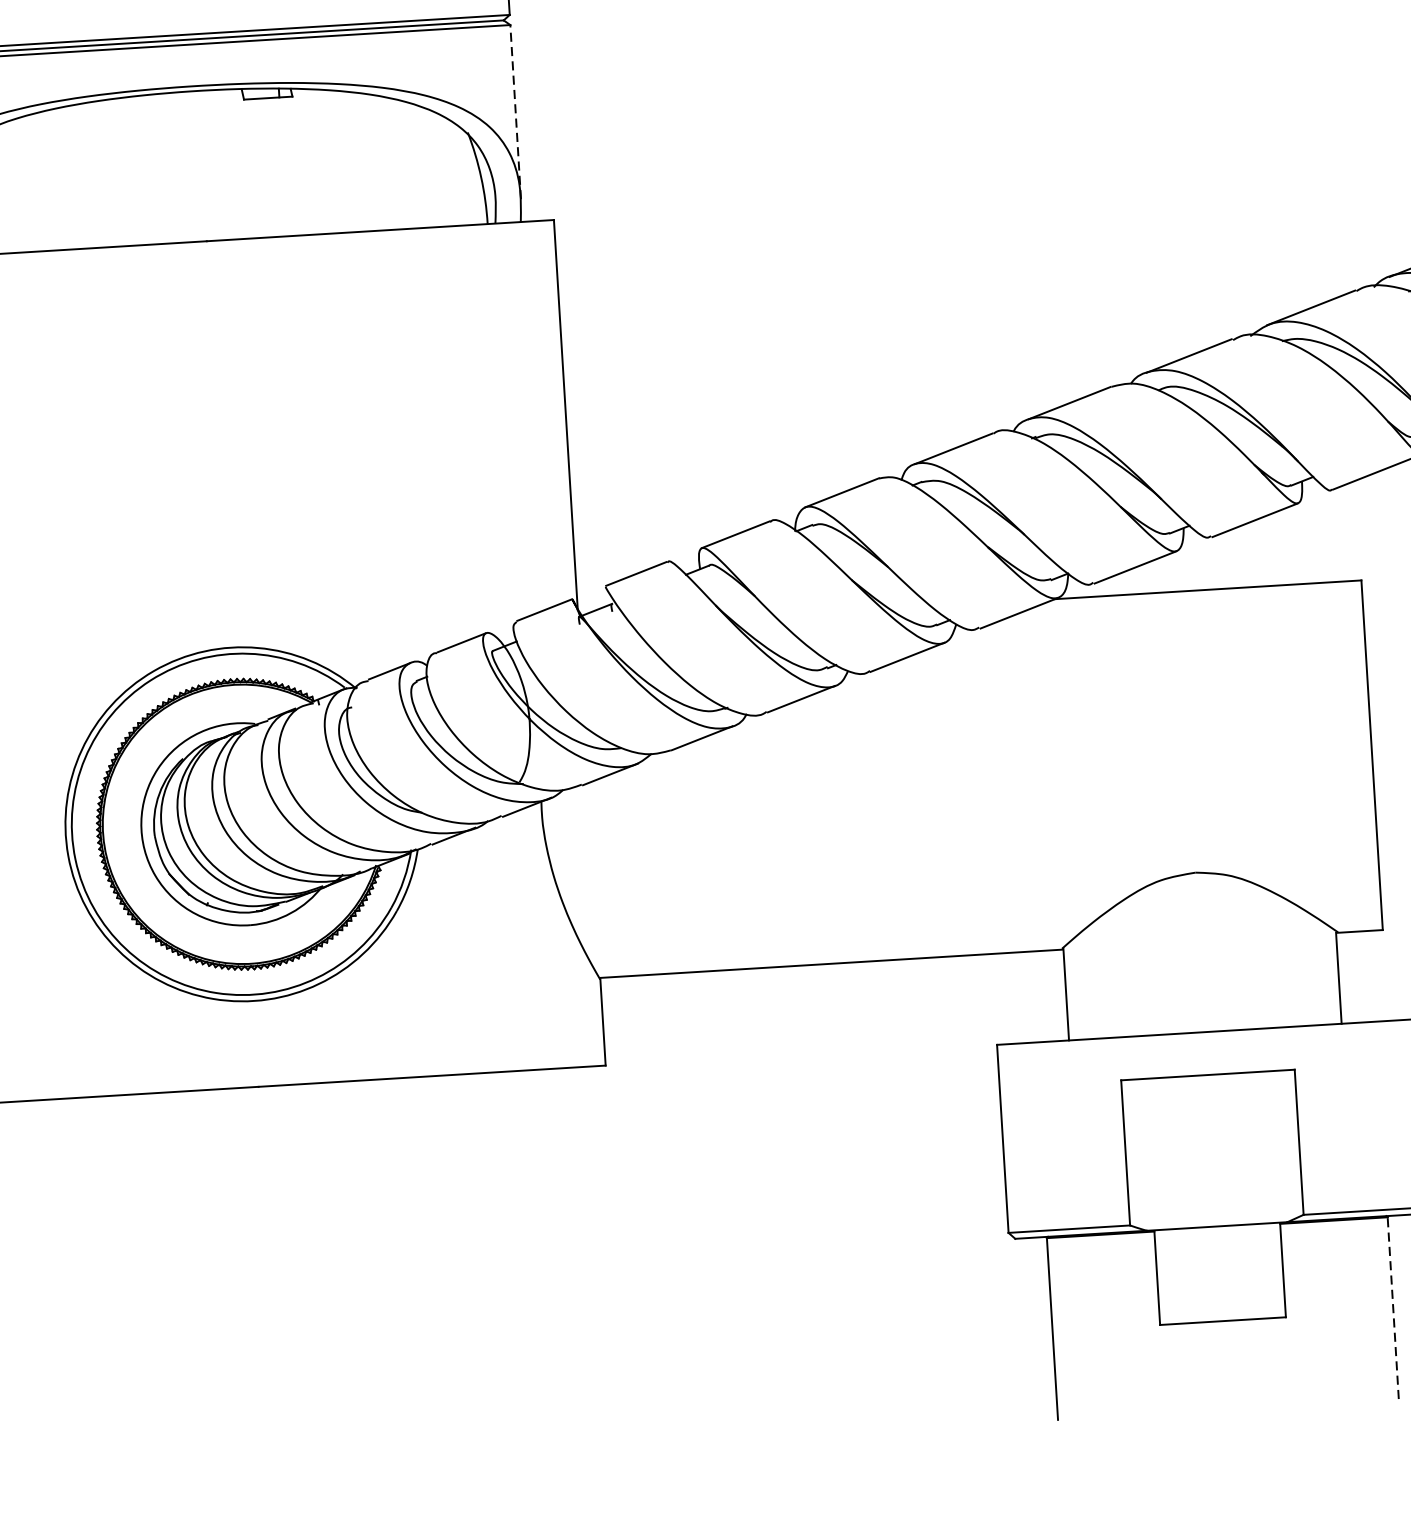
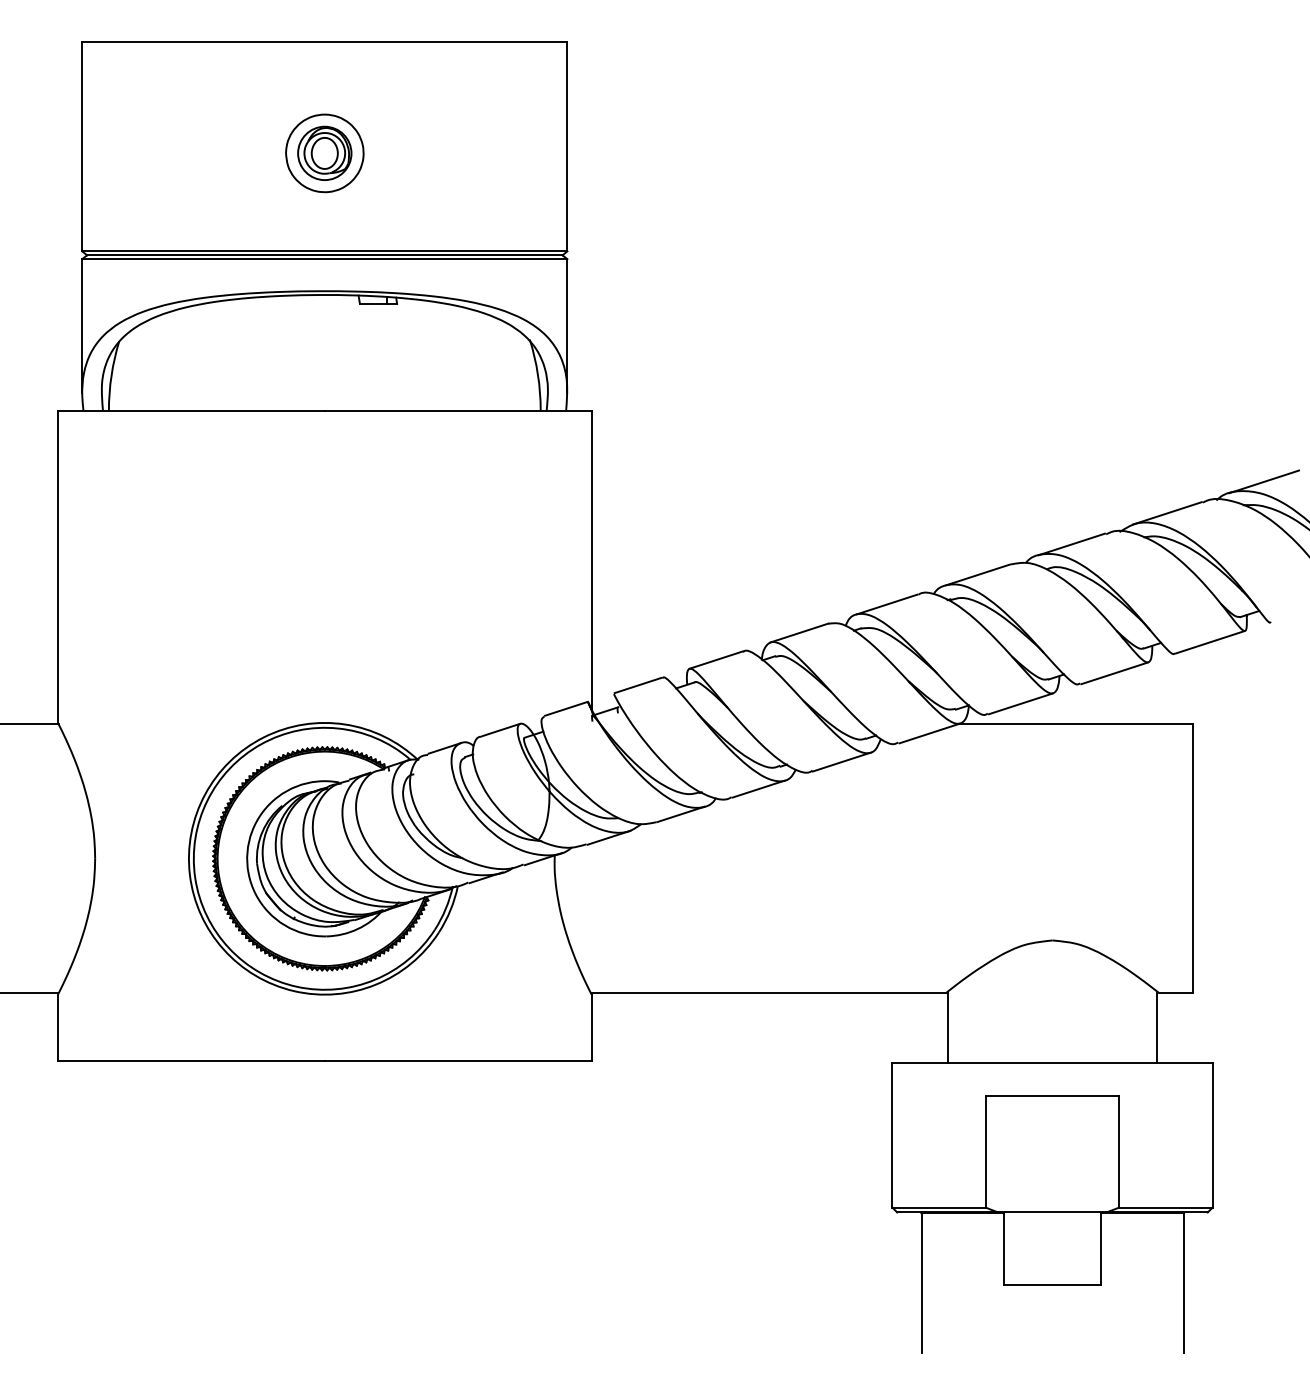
line: (515, 112) -> (567, 326), dashed -> solid
line: (1393, 1308) -> (1183, 1283), dashed -> solid

